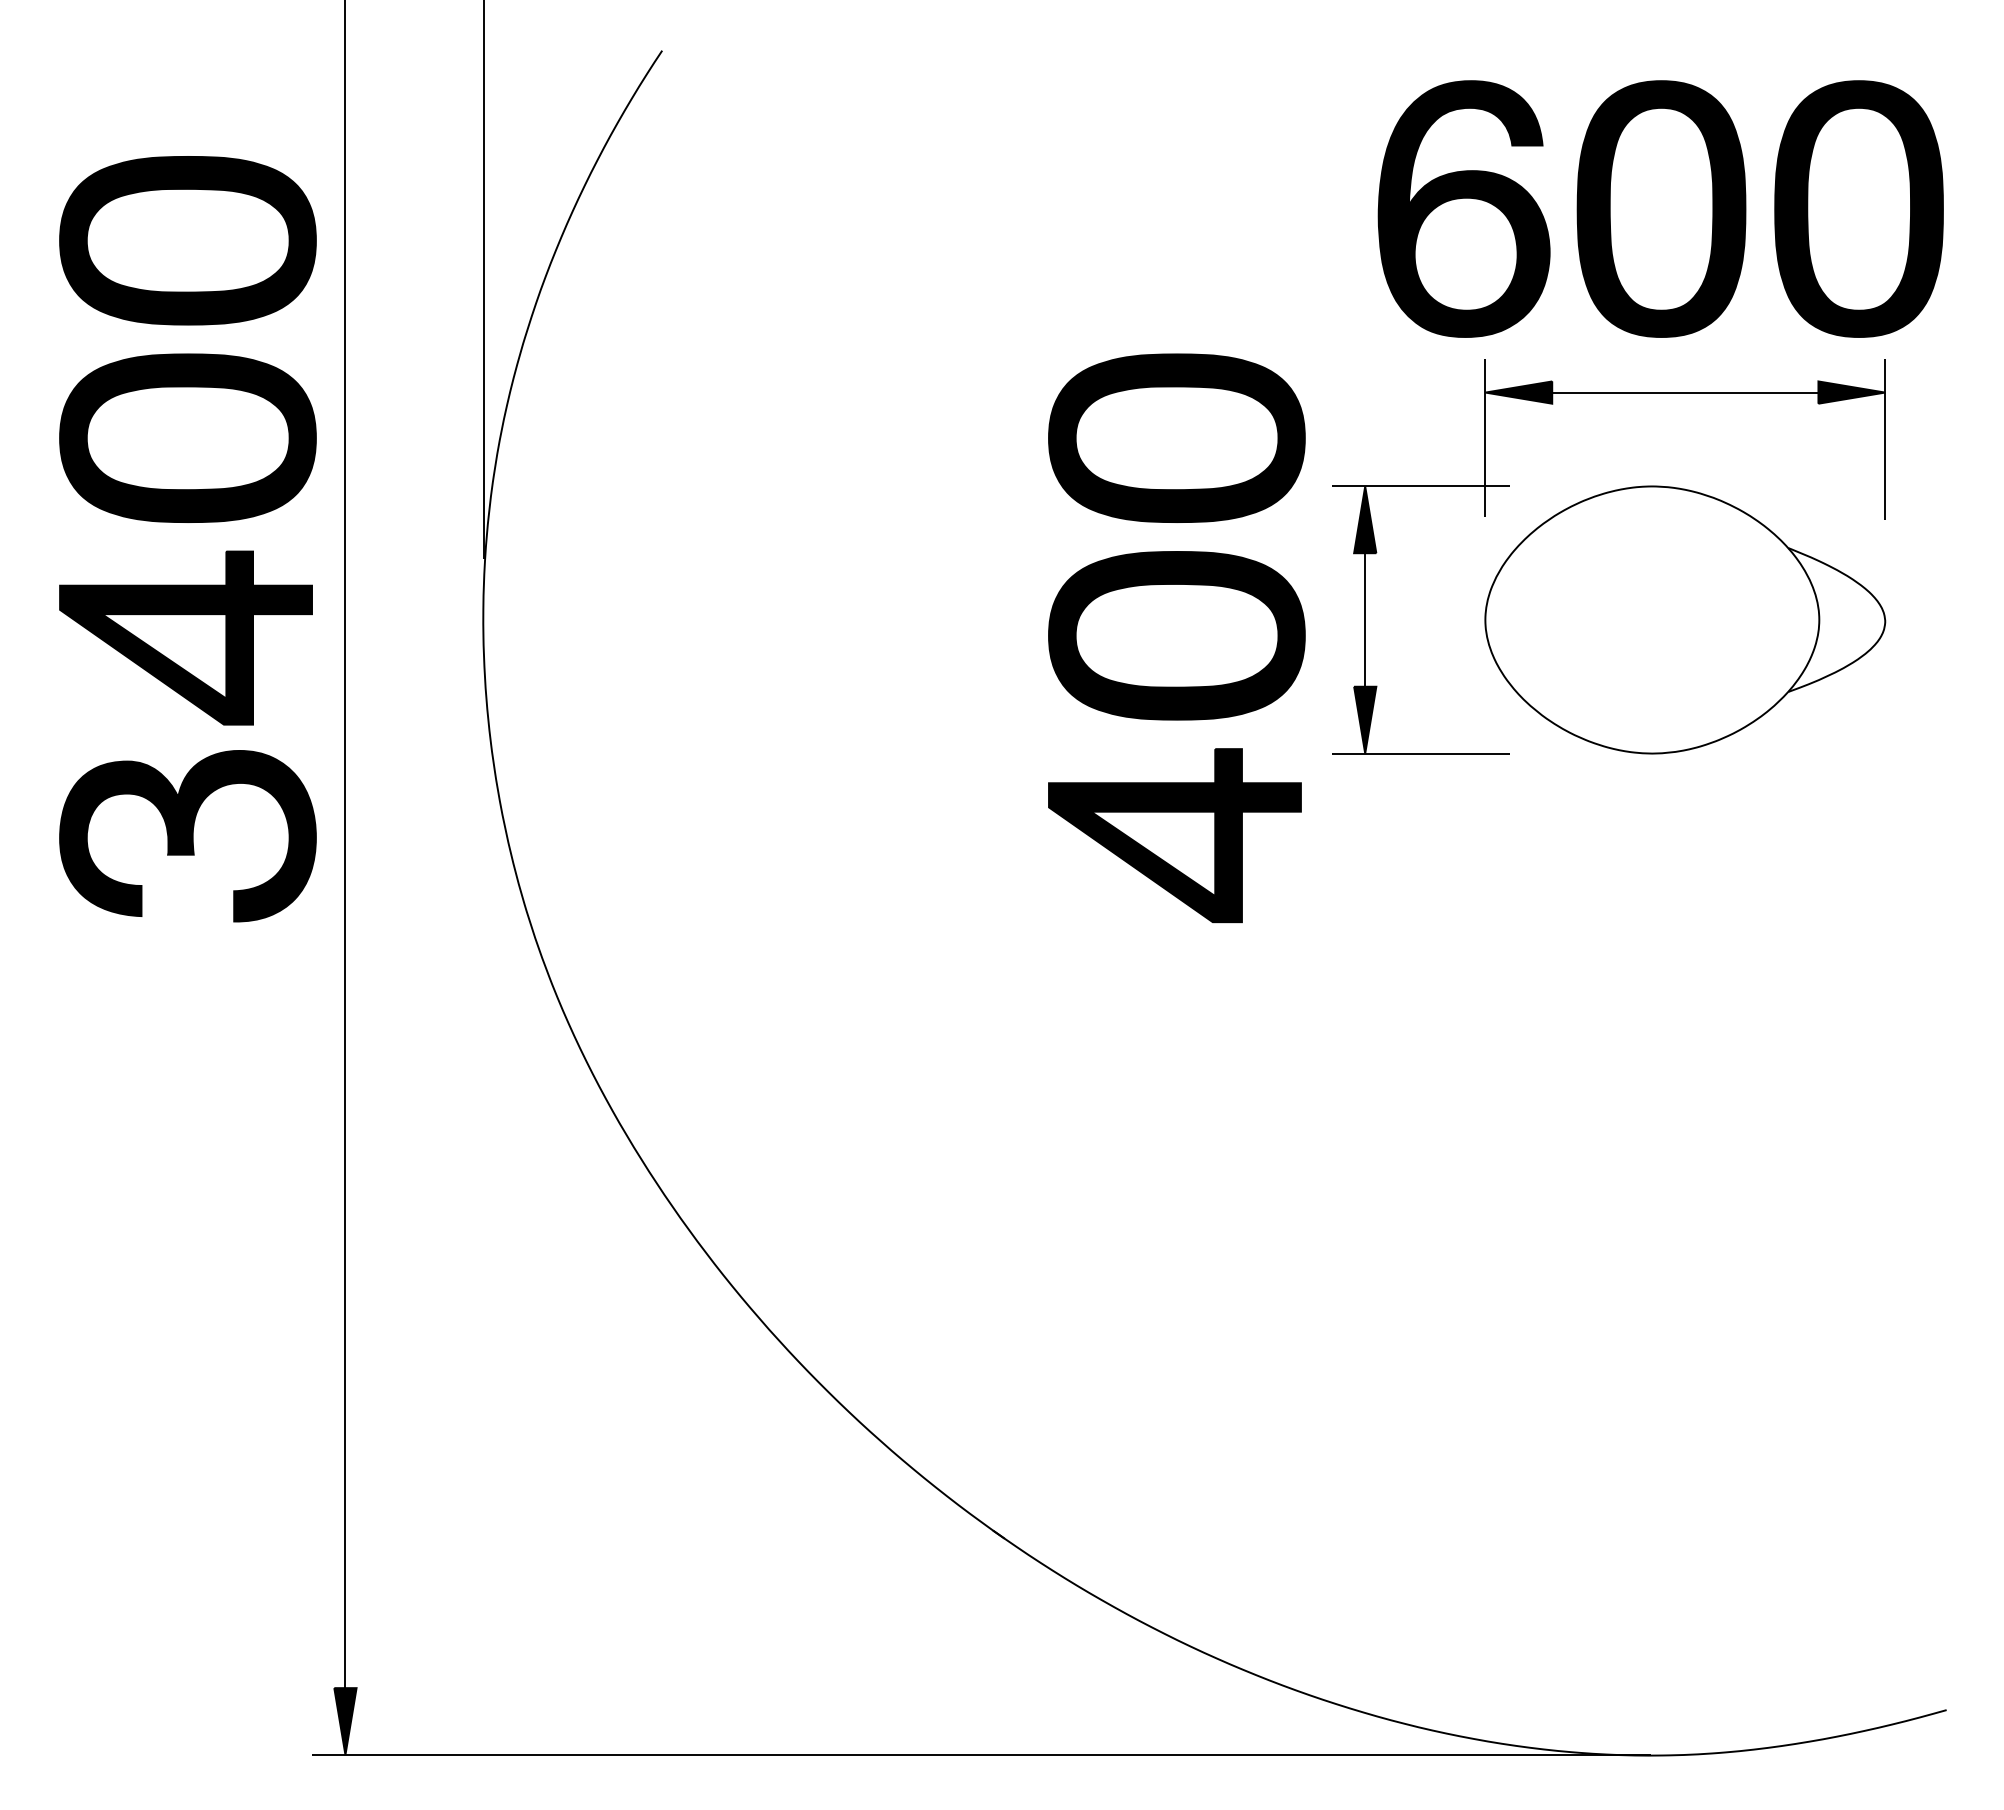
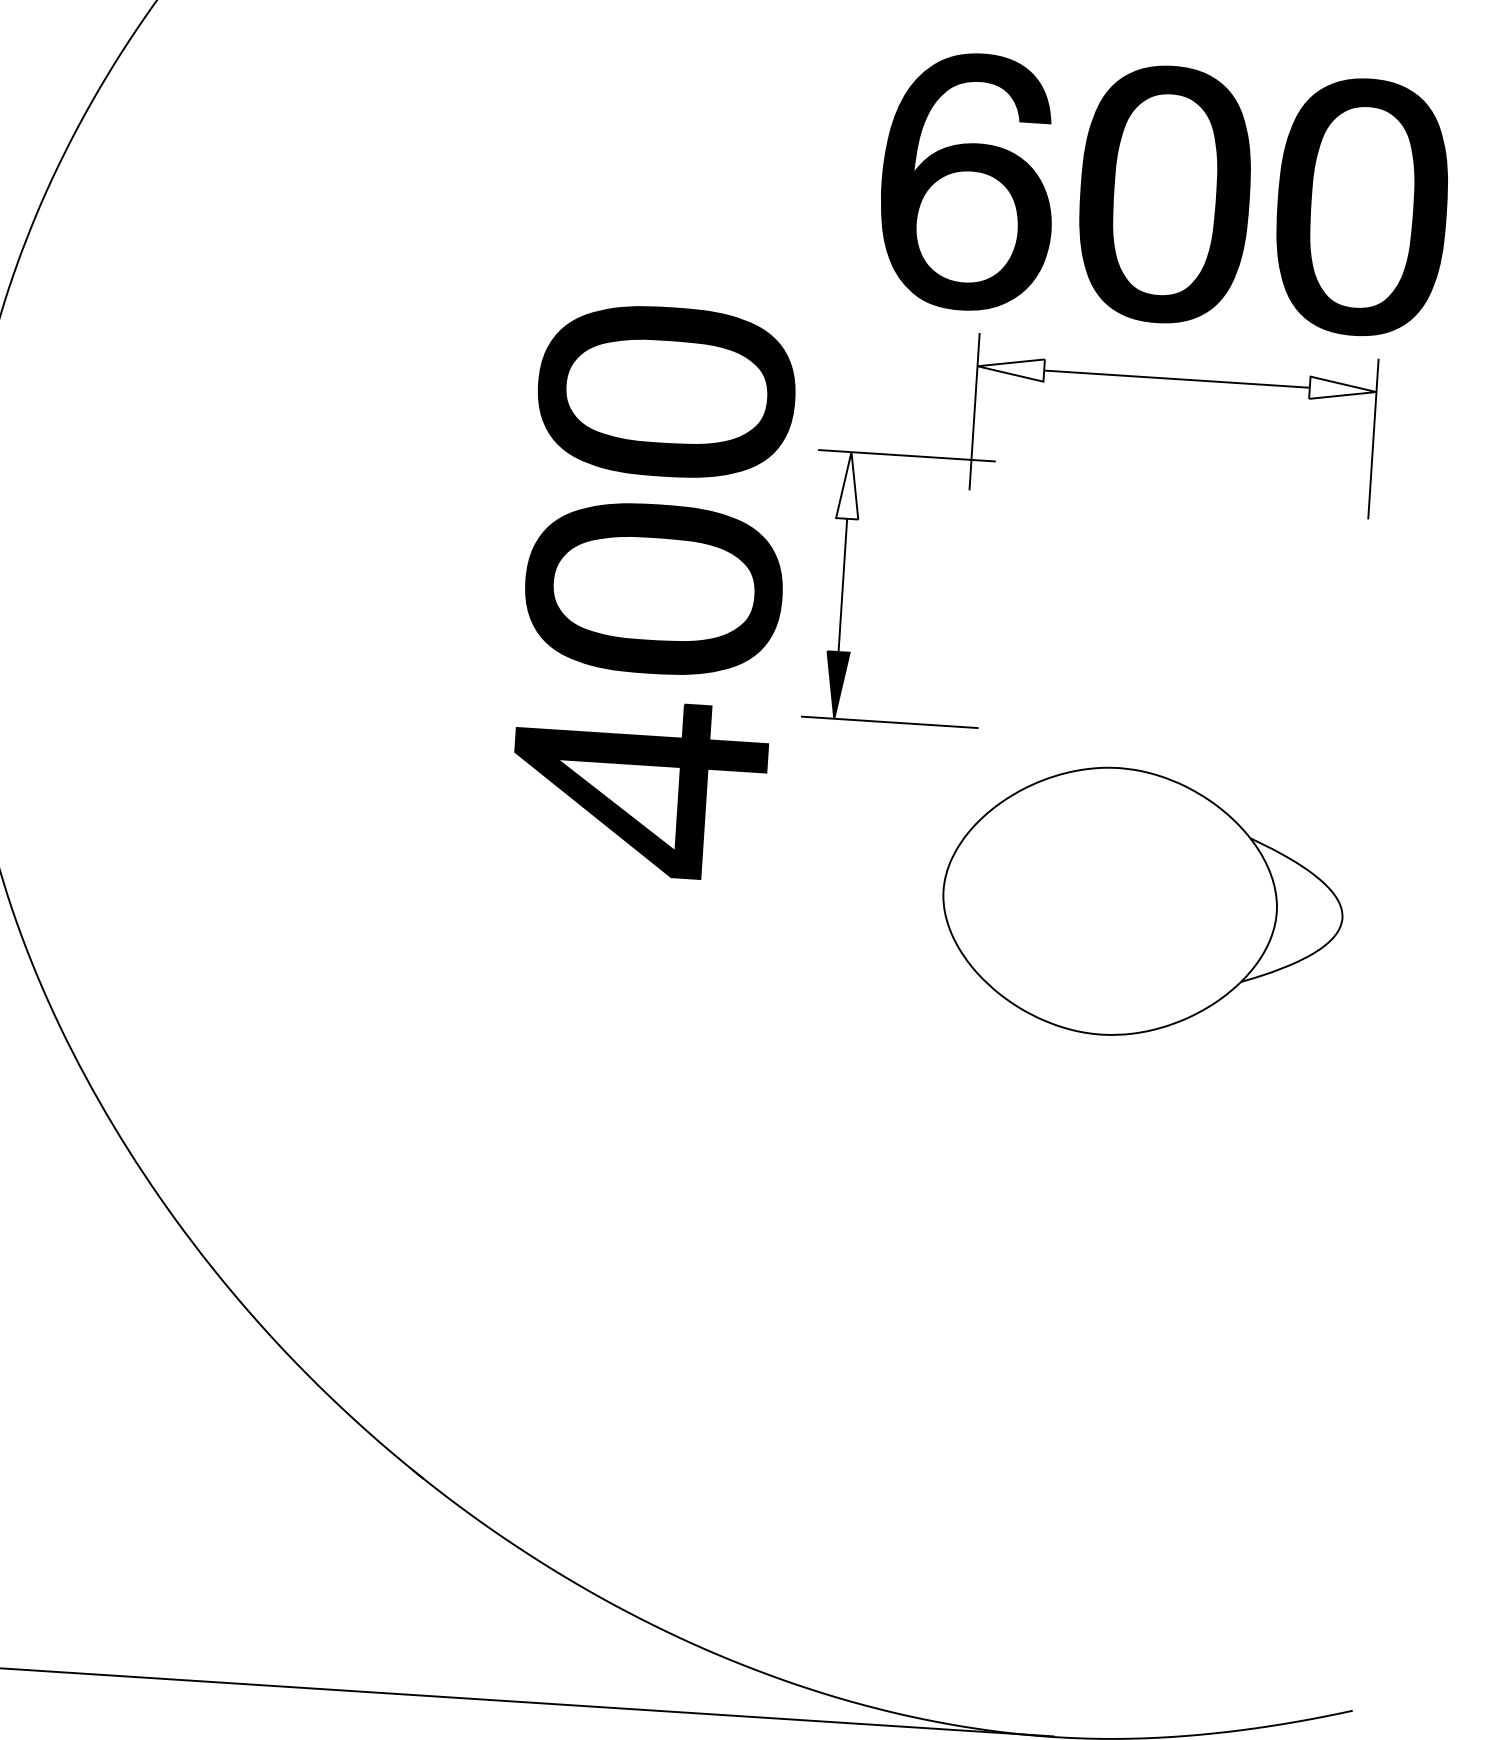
fill: (1518, 392) -> (1010, 368), removed
fill: (1851, 392) -> (1342, 389), removed
fill: (1365, 519) -> (849, 485), removed
part: (1685, 619) -> (1143, 902), moved

